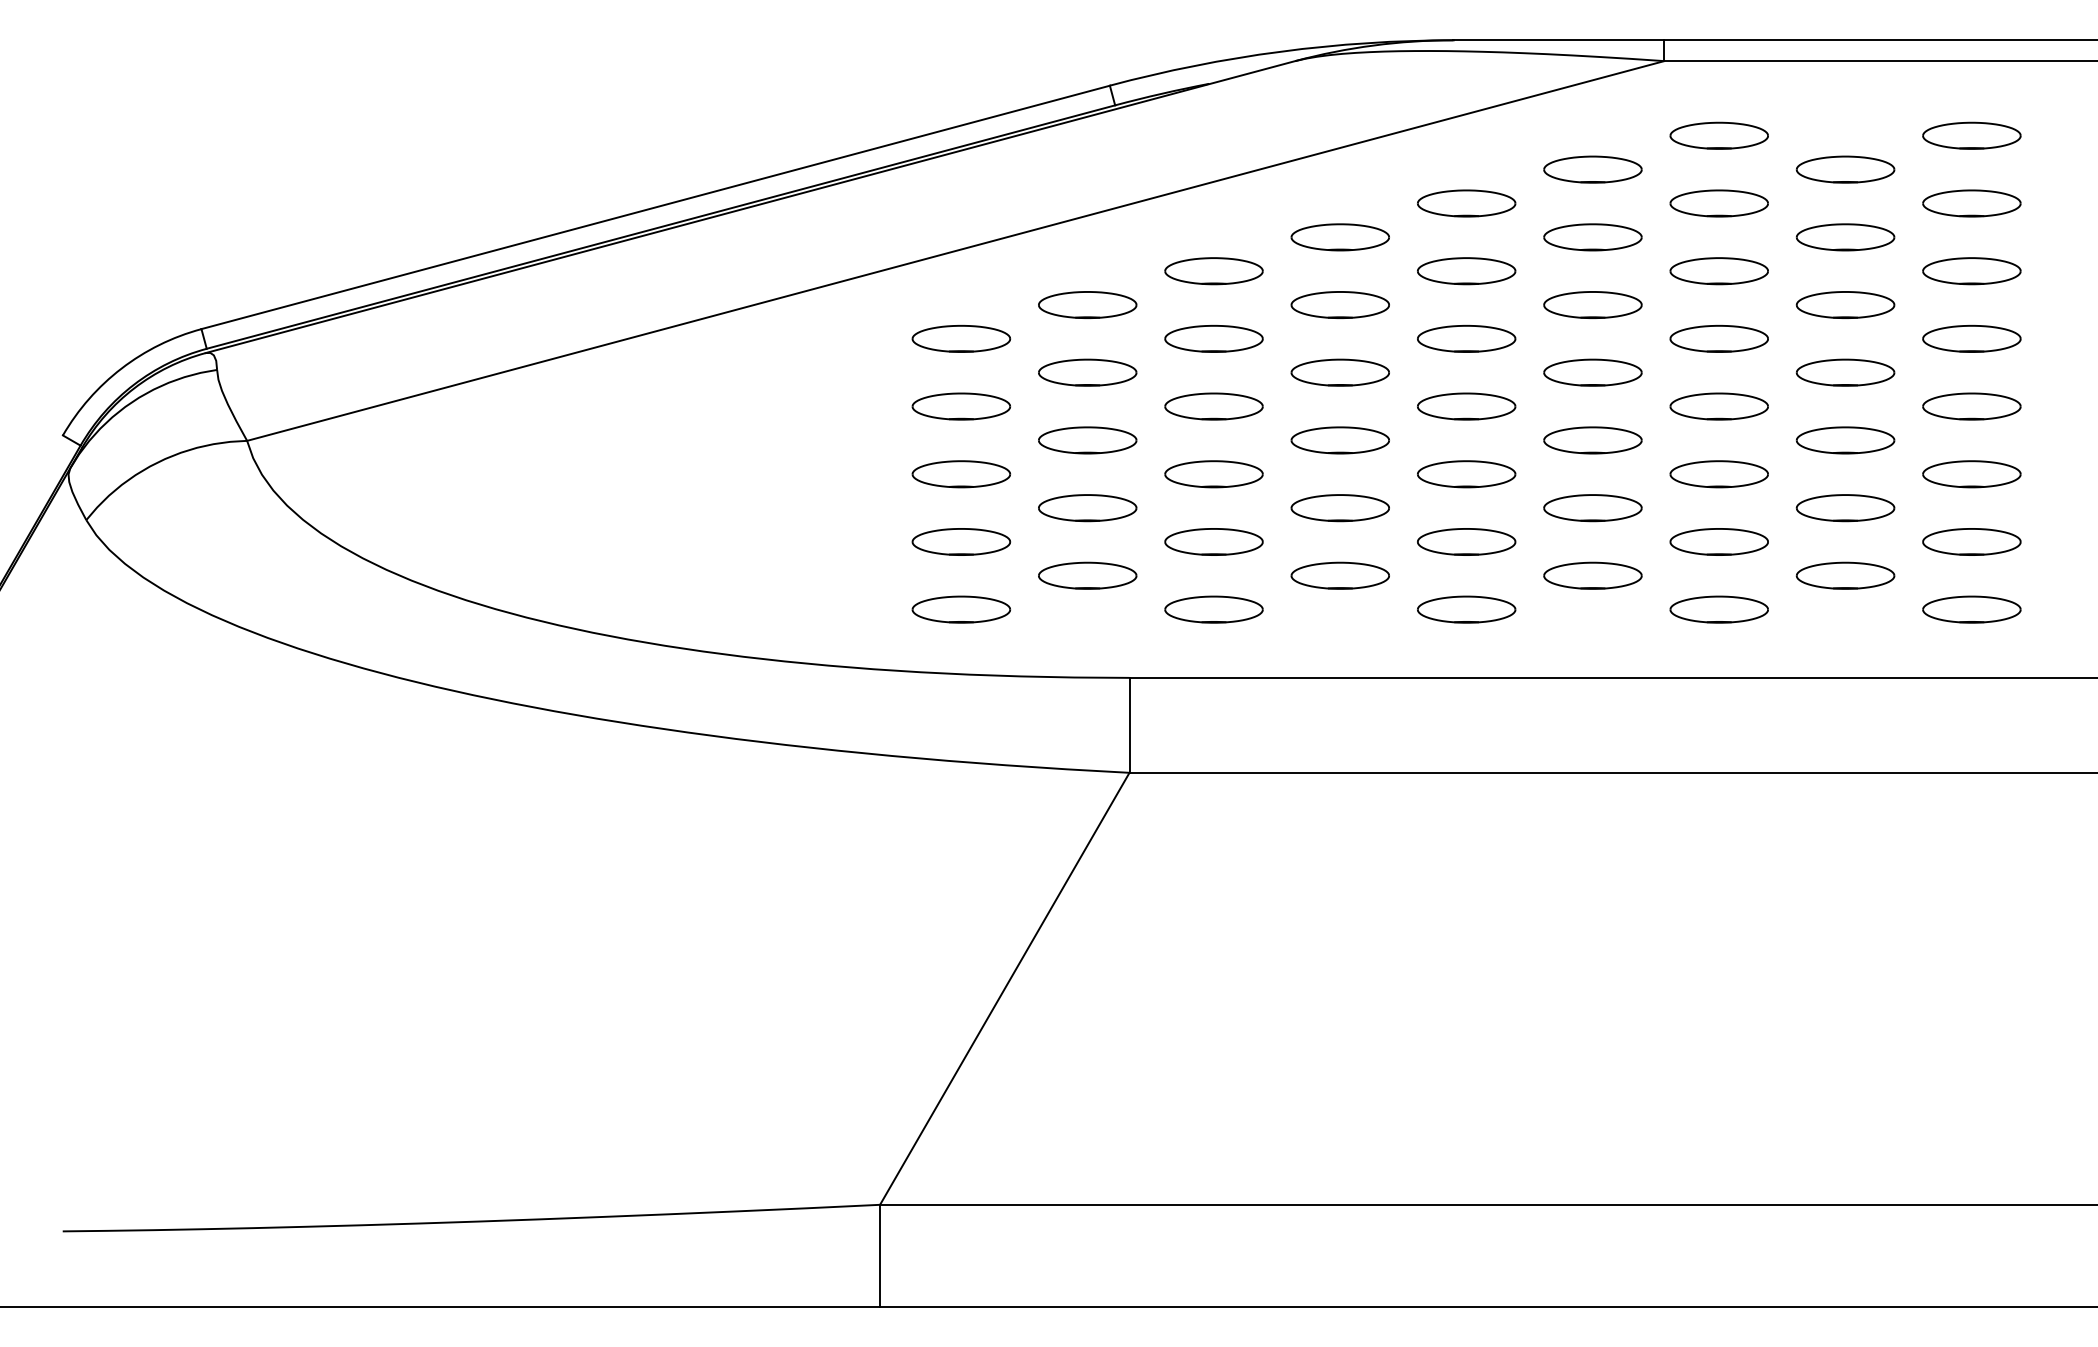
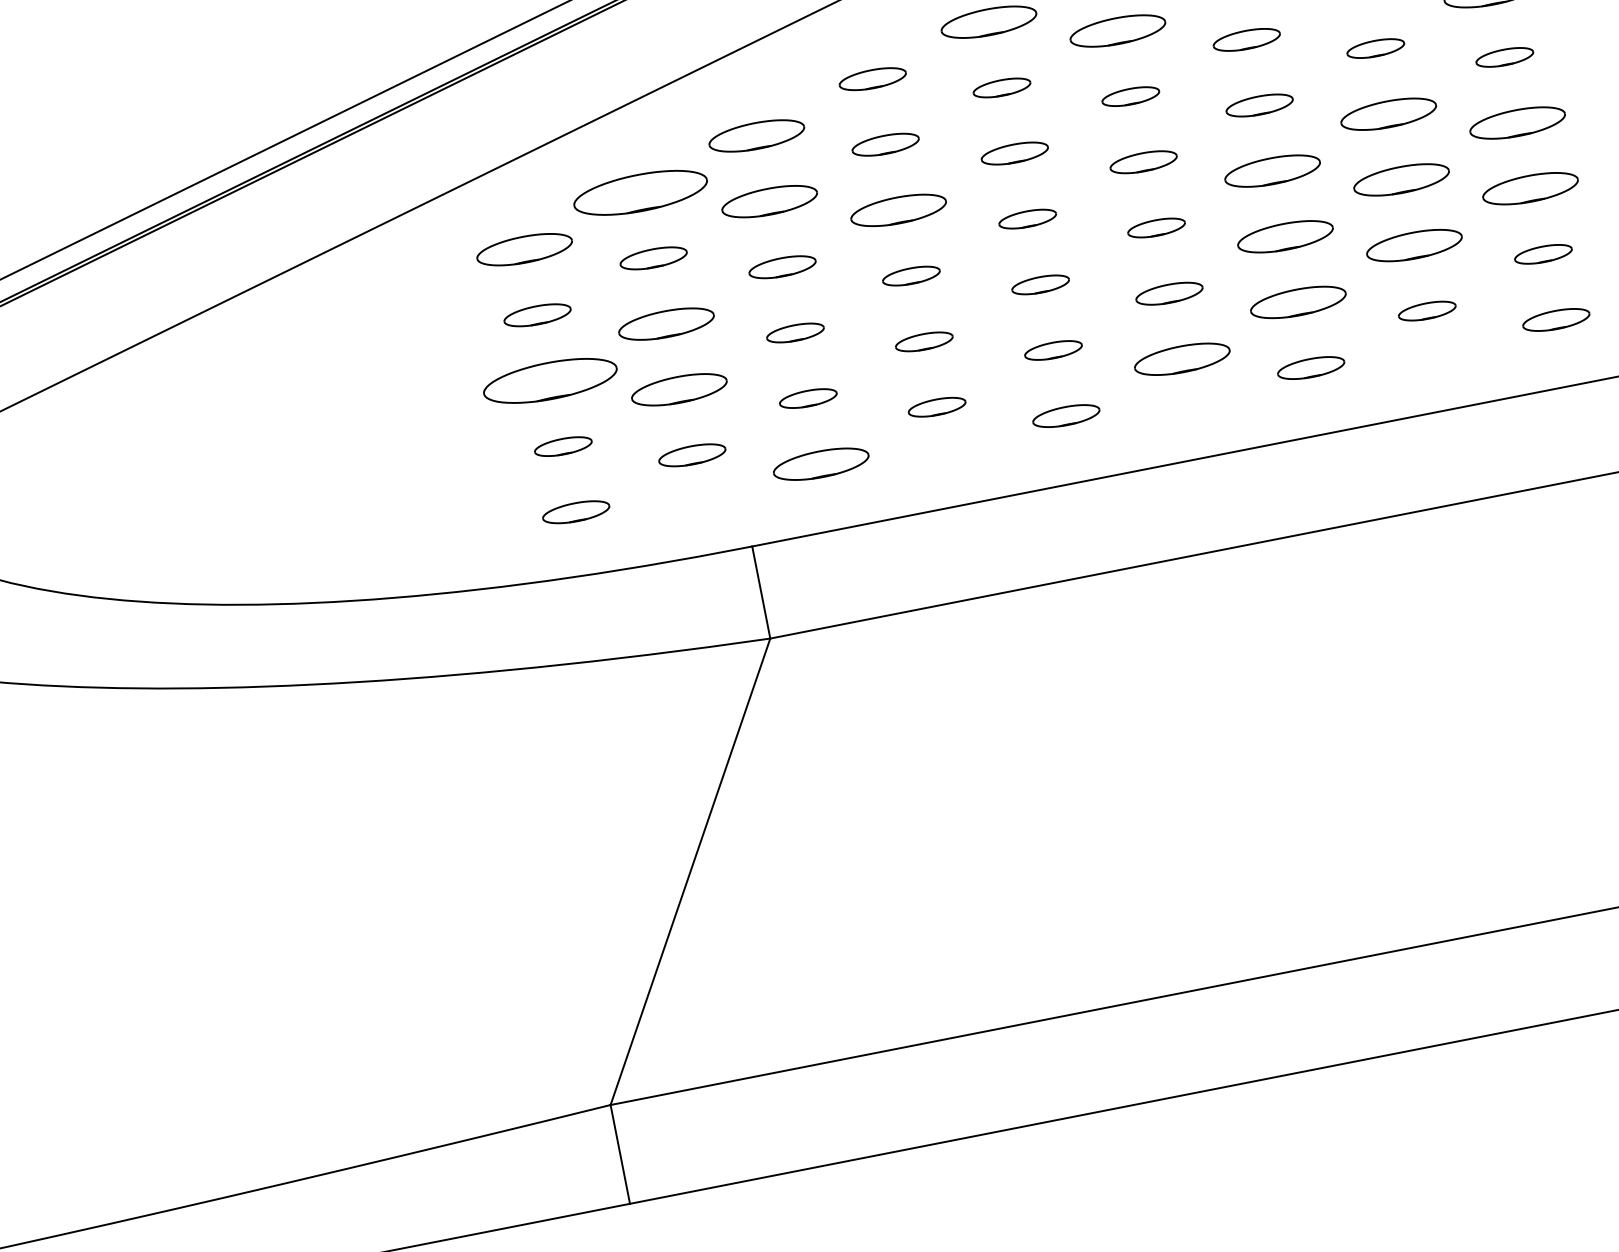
part: (1339, 237) -> (872, 79), size x0.7
part: (1466, 271) -> (1001, 88), size x0.6
part: (1718, 271) -> (1246, 40), size x0.7
part: (1087, 304) -> (640, 192), size x1.4
part: (1339, 304) -> (884, 144), size x0.7
part: (1592, 304) -> (1130, 96), size x0.6
part: (1845, 304) -> (1375, 48), size x0.6
part: (1466, 338) -> (1014, 153), size x0.7
part: (1718, 338) -> (1258, 105), size x0.7
part: (1971, 338) -> (1504, 57), size x0.6
part: (1087, 372) -> (653, 258), size x0.7
part: (1592, 372) -> (1143, 162), size x0.7
part: (961, 406) -> (537, 315), size x0.7
part: (1213, 406) -> (782, 267), size x0.7
part: (1466, 406) -> (1027, 219), size x0.6
part: (1339, 440) -> (910, 276), size x0.6
part: (1592, 440) -> (1156, 228), size x0.6
part: (961, 474) -> (550, 381), size x1.4
part: (1213, 474) -> (795, 333), size x0.6
part: (1466, 474) -> (1040, 285), size x0.6
part: (1339, 508) -> (923, 342), size x0.6
part: (1592, 508) -> (1169, 294), size x0.7
part: (961, 541) -> (563, 446), size x0.6
part: (1213, 541) -> (807, 398), size x0.6
part: (1466, 541) -> (1053, 350), size x0.6
part: (1971, 541) -> (1542, 253), size x0.6
part: (1087, 575) -> (692, 455), size x0.7
part: (1339, 575) -> (936, 407), size x0.6
part: (1845, 575) -> (1427, 310), size x0.6
part: (961, 609) -> (576, 512), size x0.7
part: (1466, 609) -> (1066, 416), size x0.7
part: (1718, 609) -> (1310, 368), size x0.7
part: (1971, 609) -> (1555, 319), size x0.7

